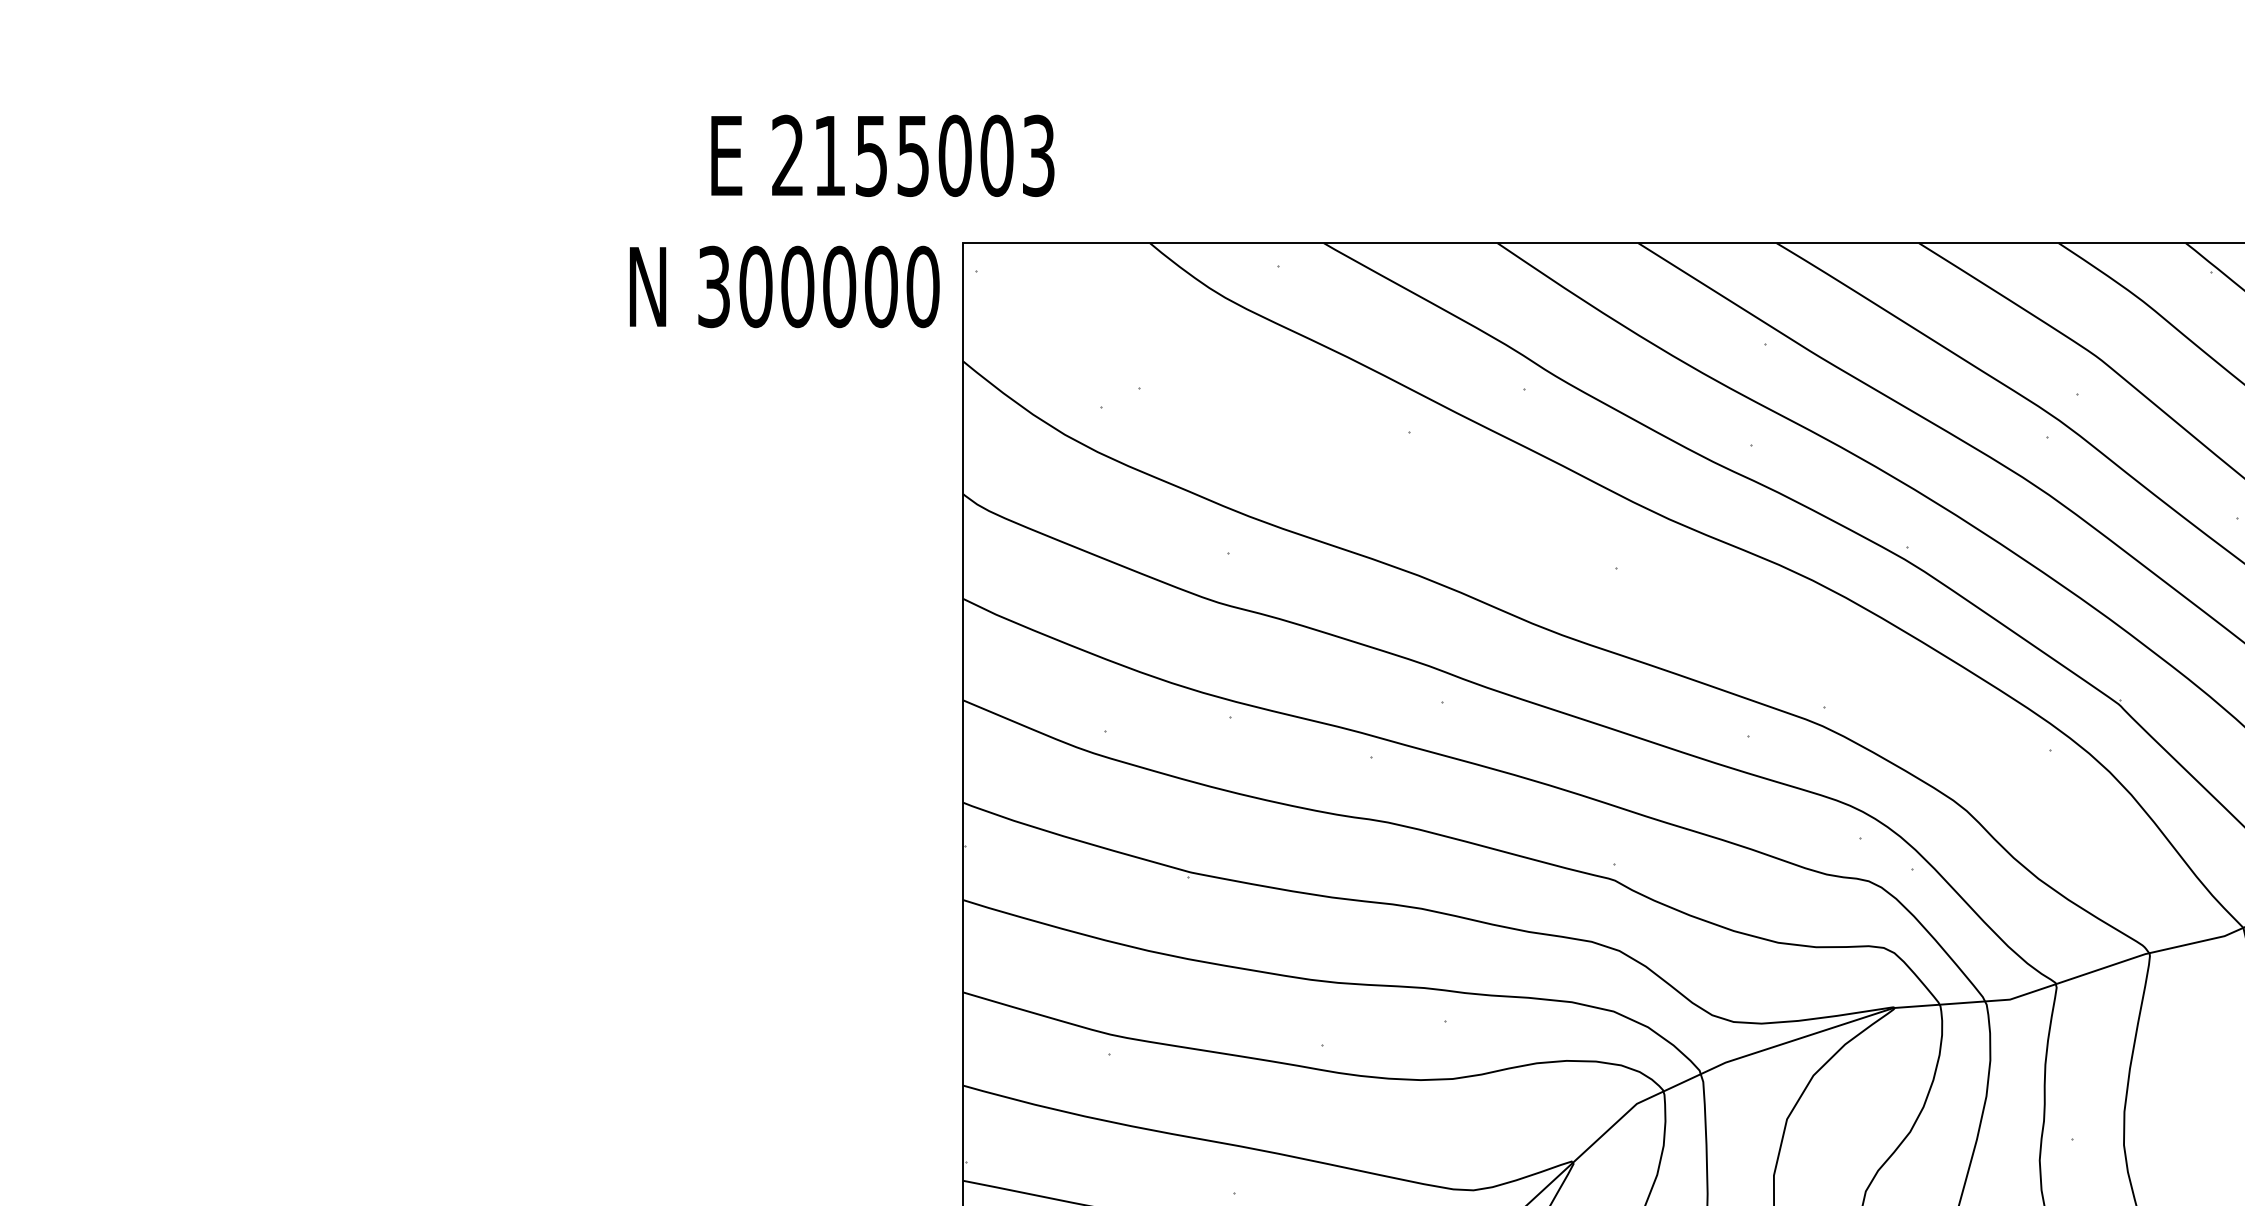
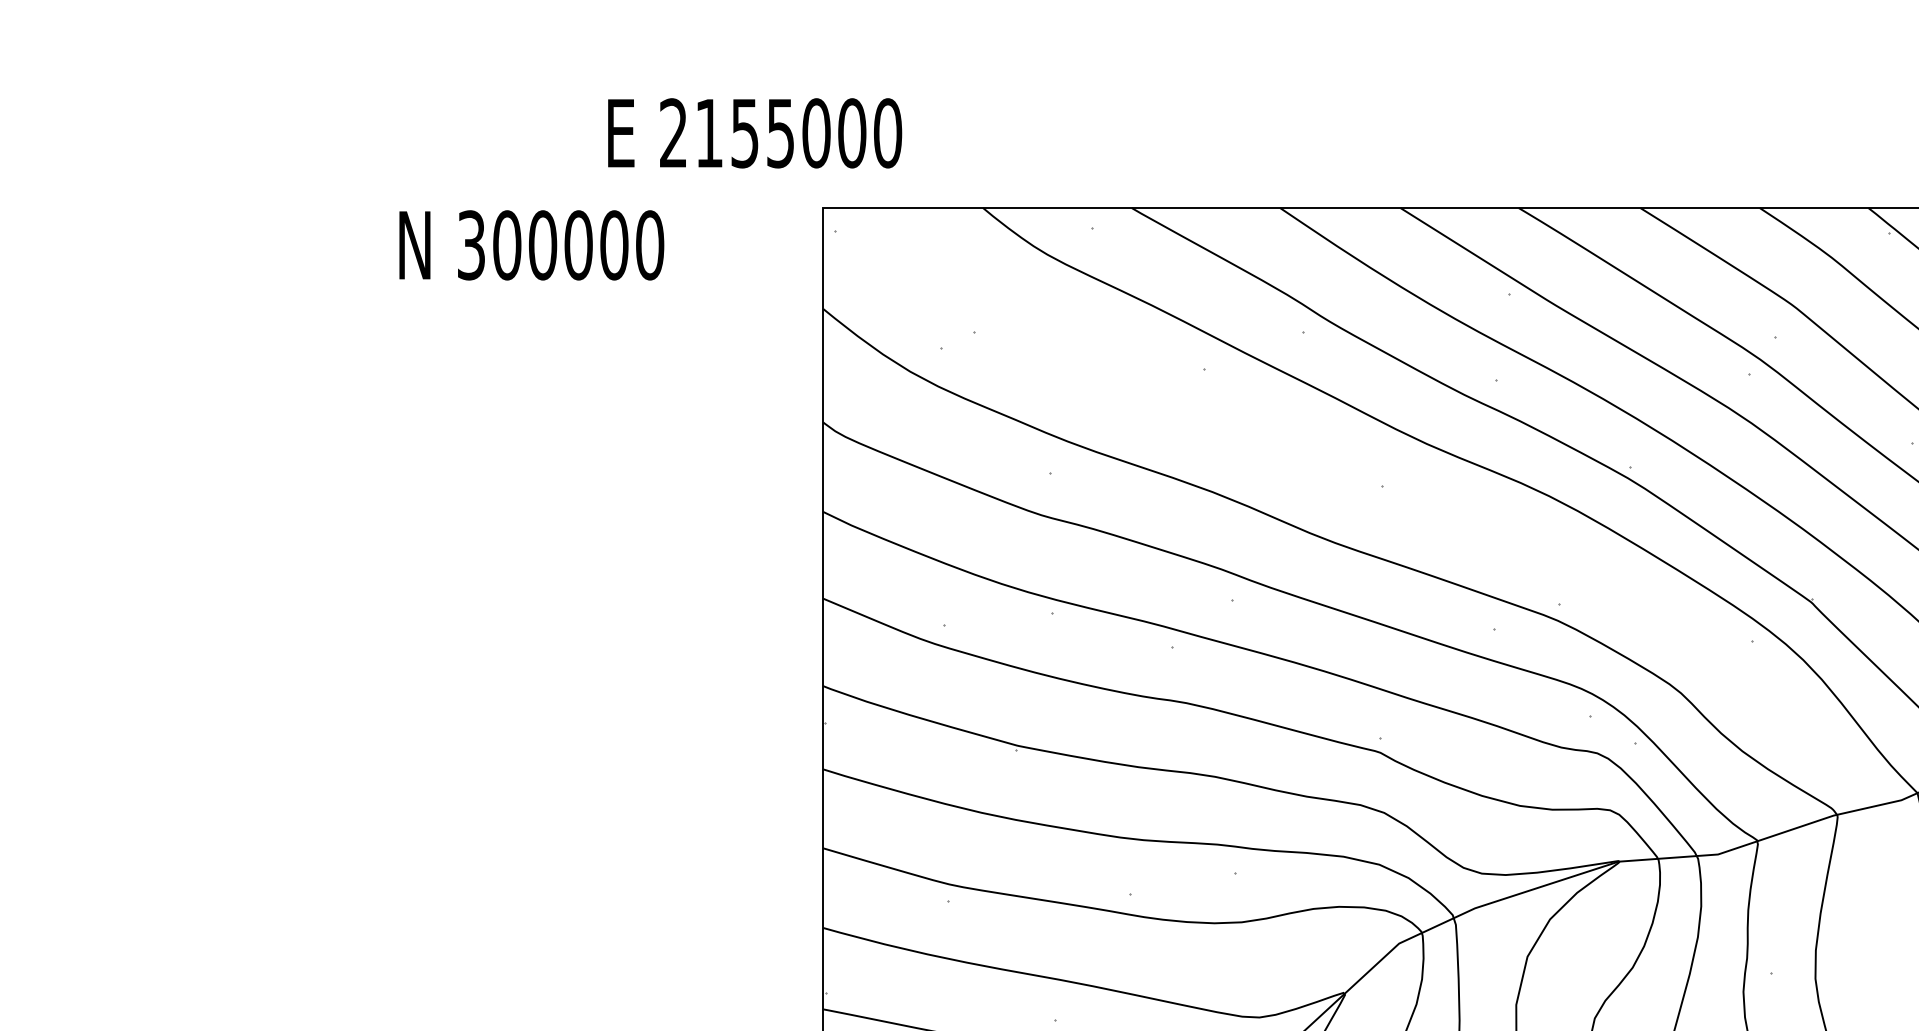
text: (1039, 156) -> (888, 133), 2155003 -> 2155000
text: (784, 287) -> (531, 245), moved

